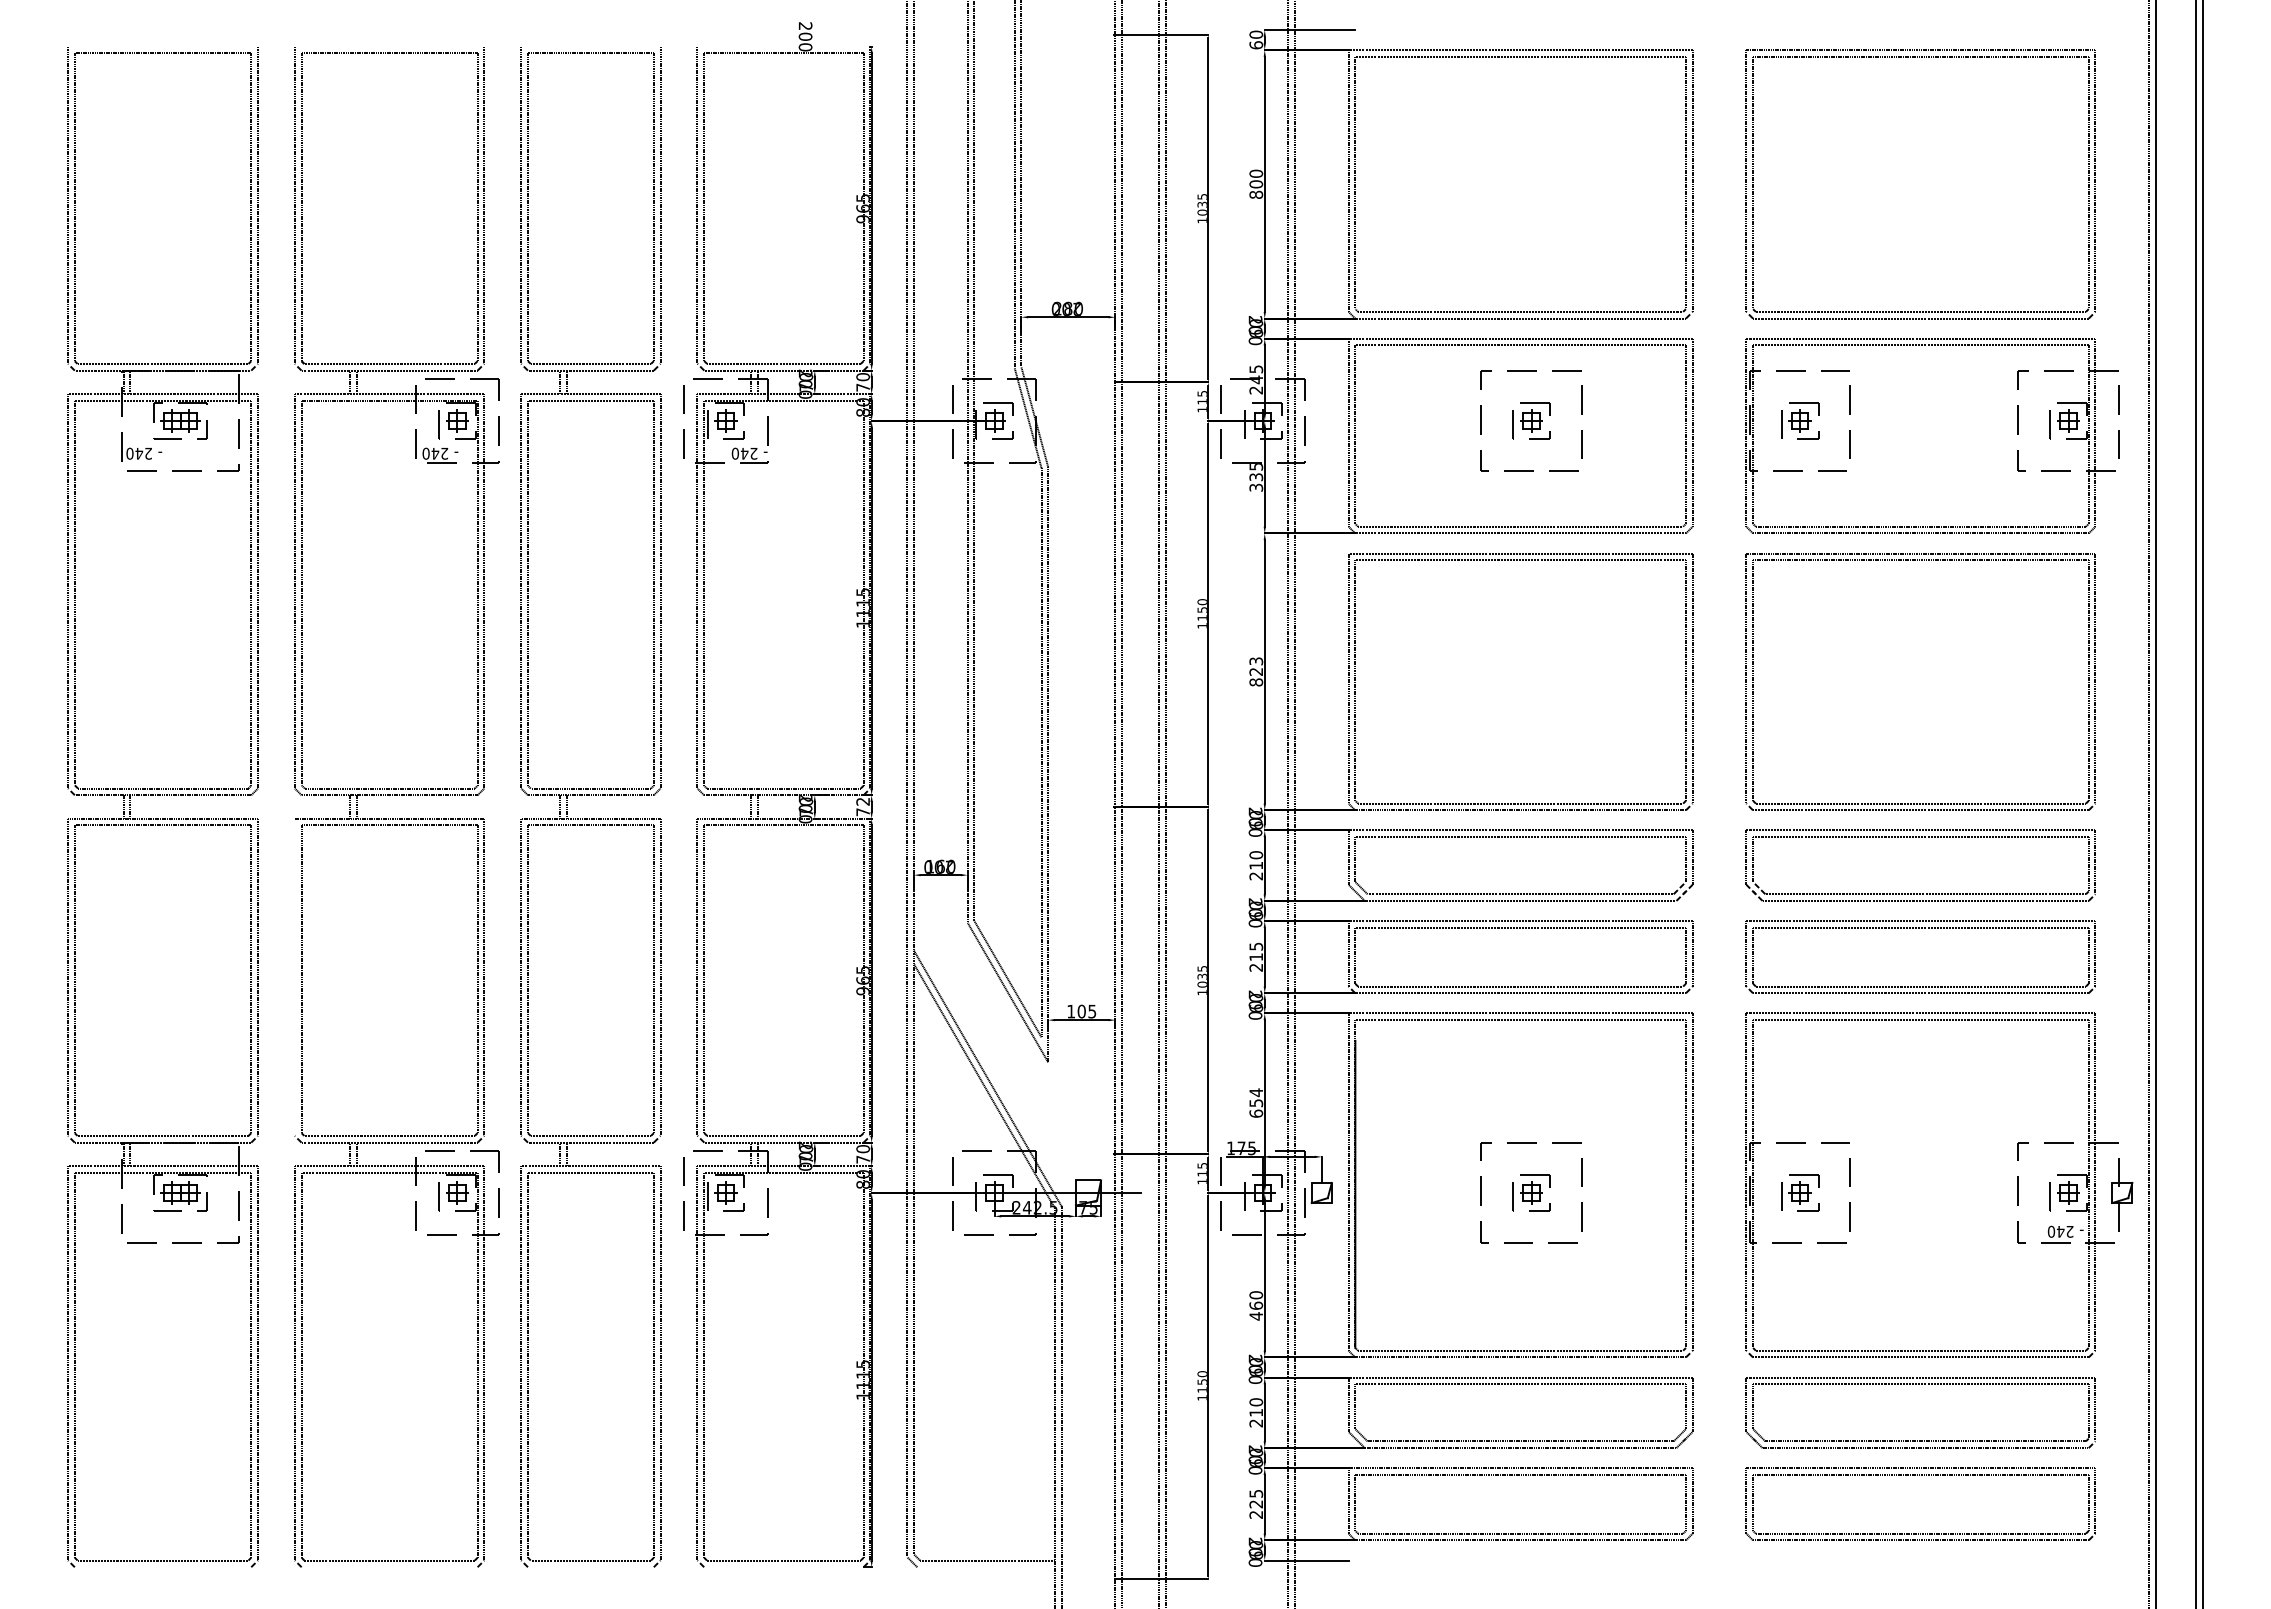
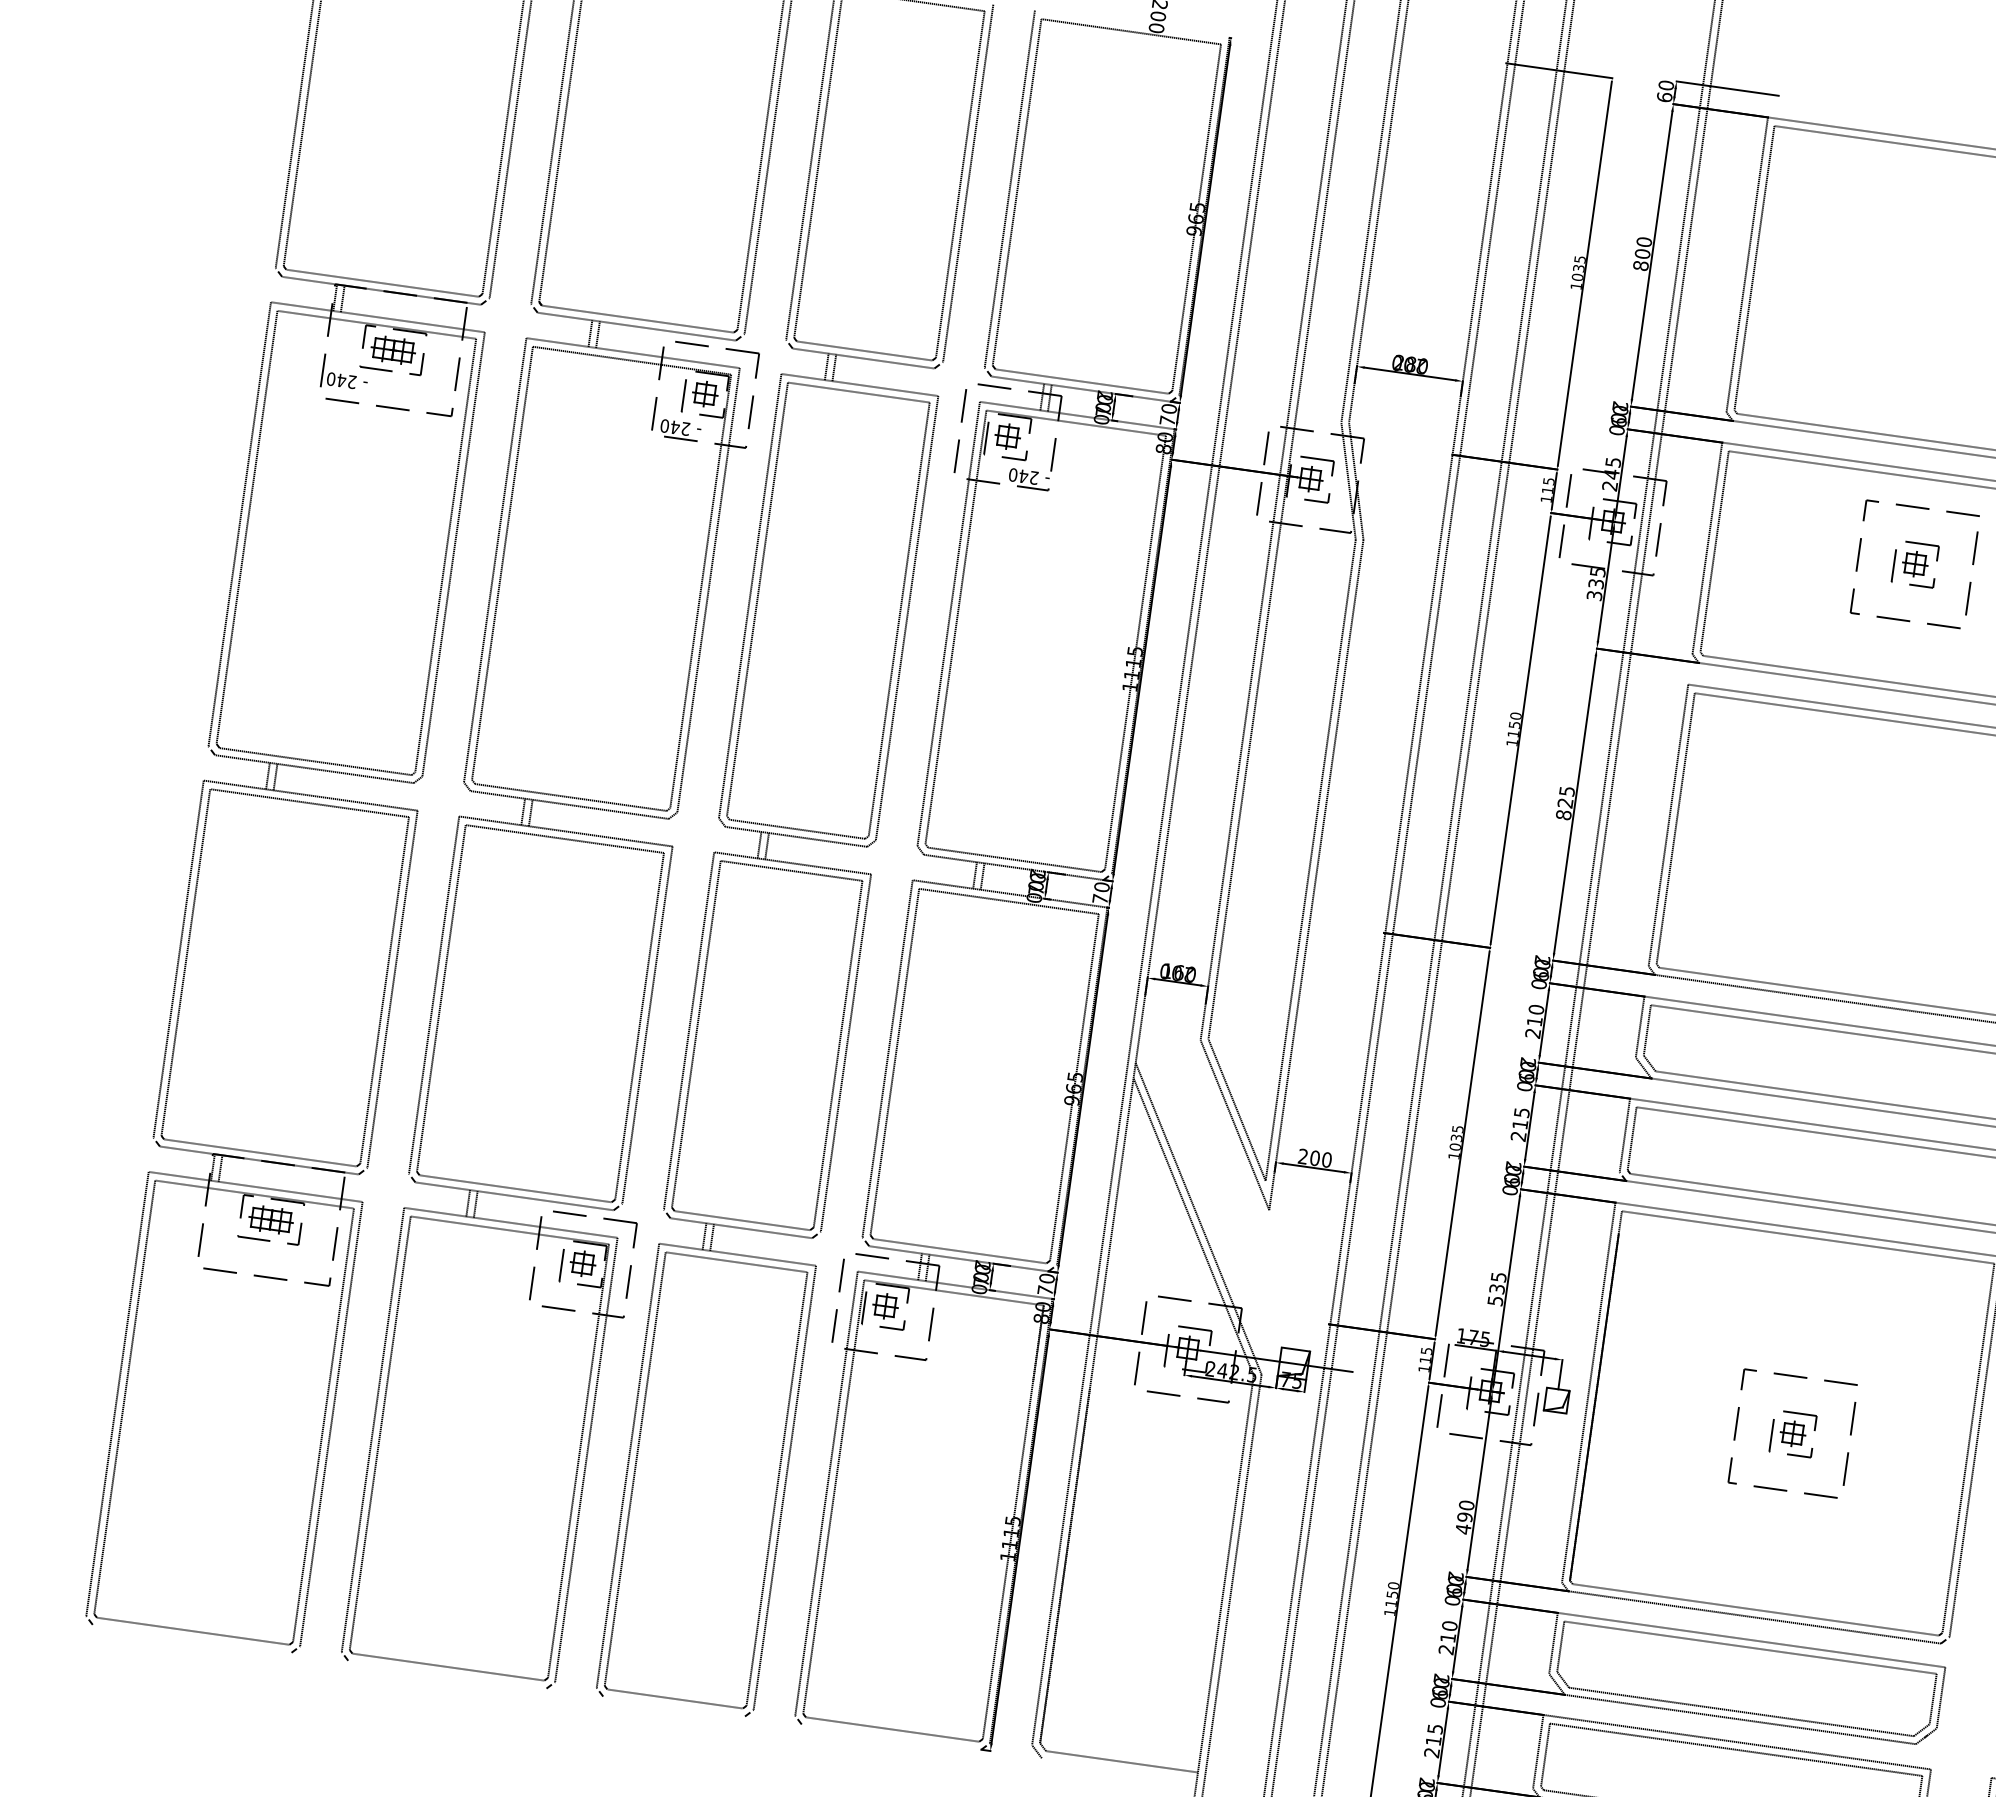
text: (1255, 660) -> (1566, 790), 823 -> 825
text: (862, 801) -> (1101, 886), 72 -> 70
line: (294, 977) -> (433, 995), added
text: (1081, 1011) -> (1314, 1158), 105 -> 200
text: (1256, 1102) -> (1497, 1288), 654 -> 535
text: (1256, 1305) -> (1465, 1517), 460 -> 490
text: (1255, 1504) -> (1432, 1741), 225 -> 215

